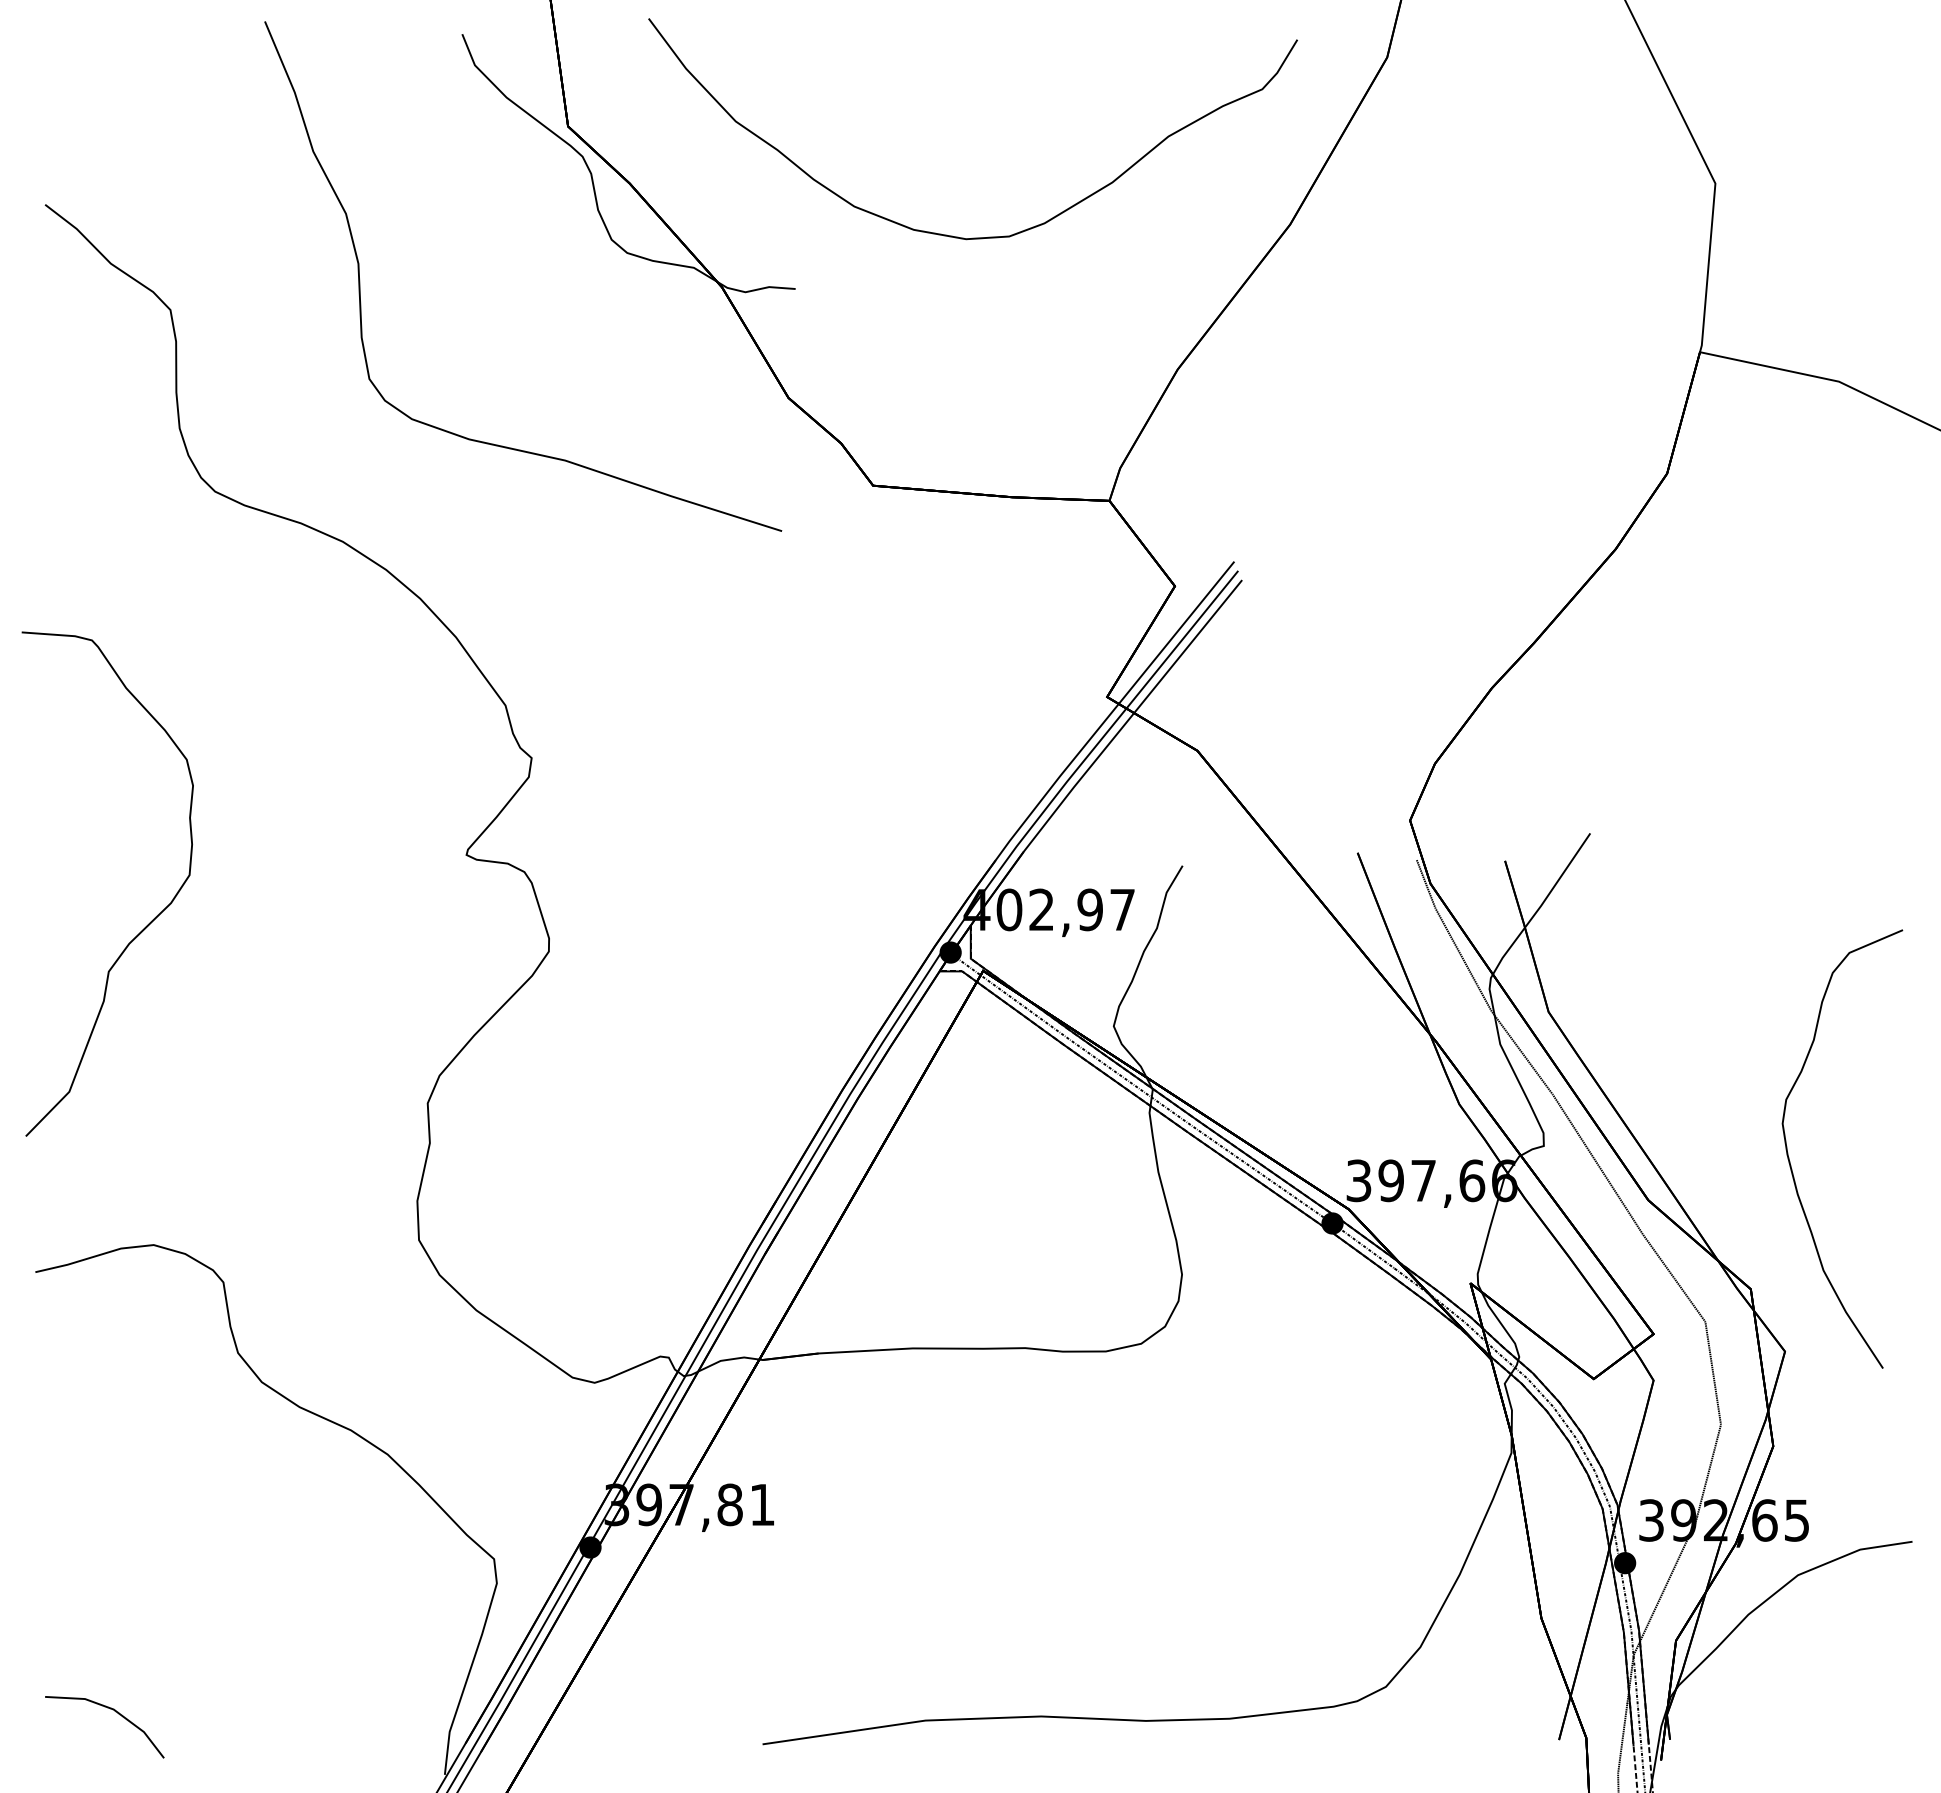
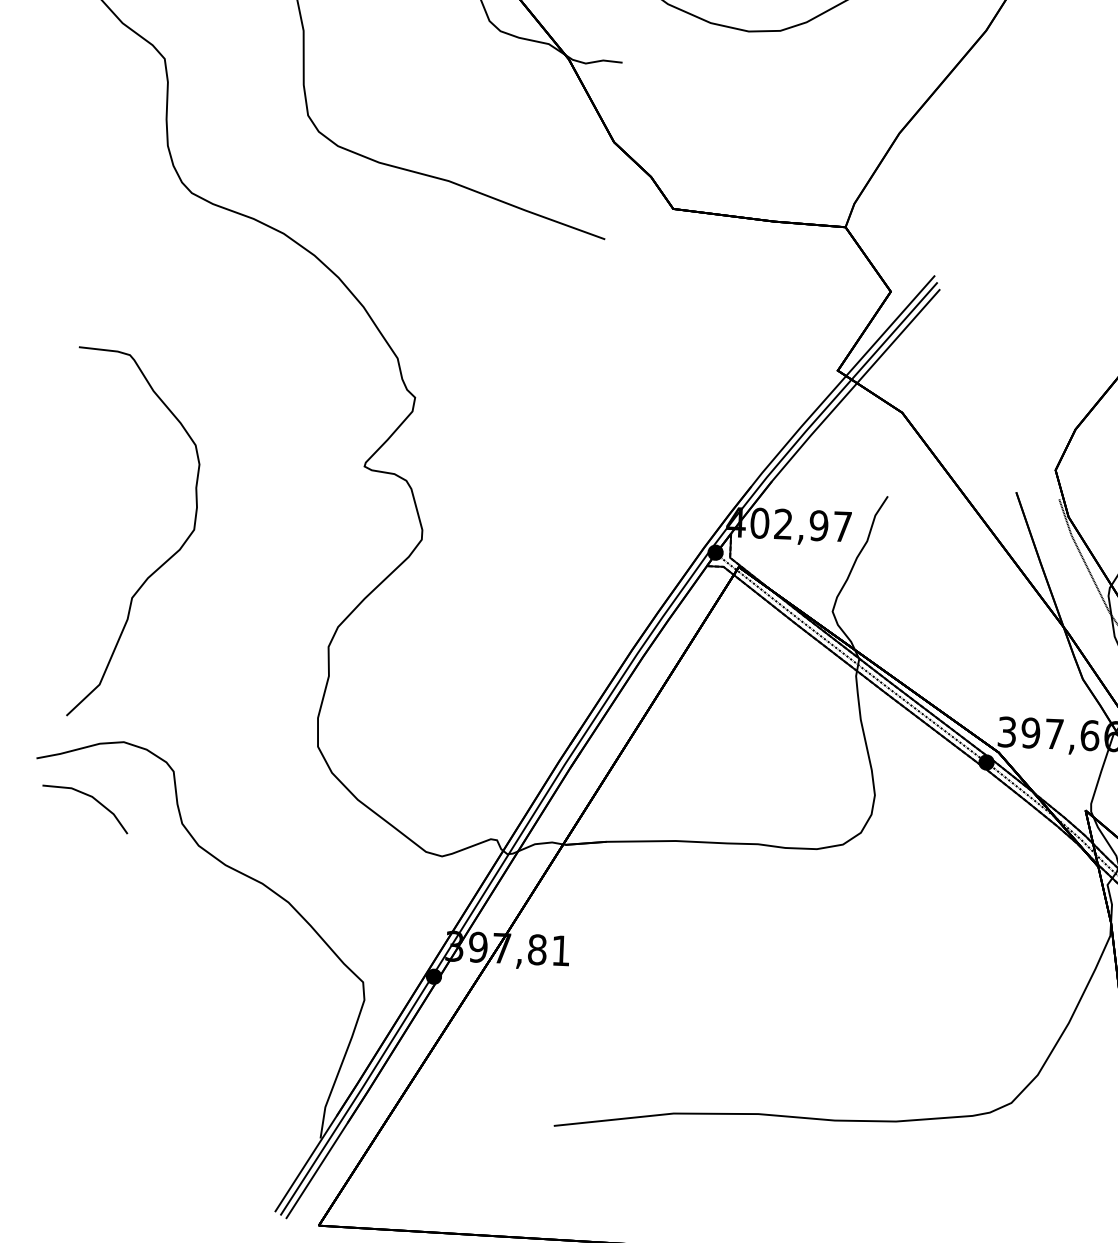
curve: (148, 923) -> (162, 563), moved
line: (115, 1712) -> (93, 799), moved

